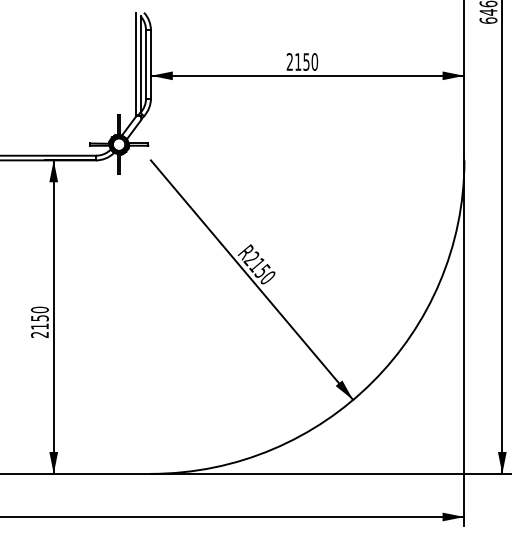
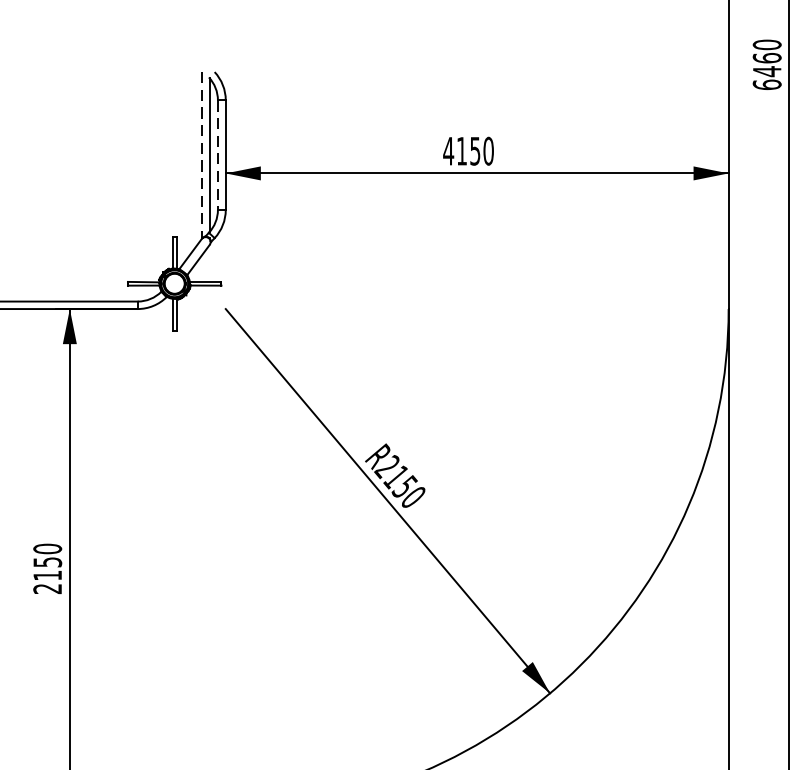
text: (289, 61) -> (448, 150), 2150 -> 4150
line: (136, 64) -> (202, 155), solid -> dashed
line: (146, 64) -> (218, 155), solid -> dashed

